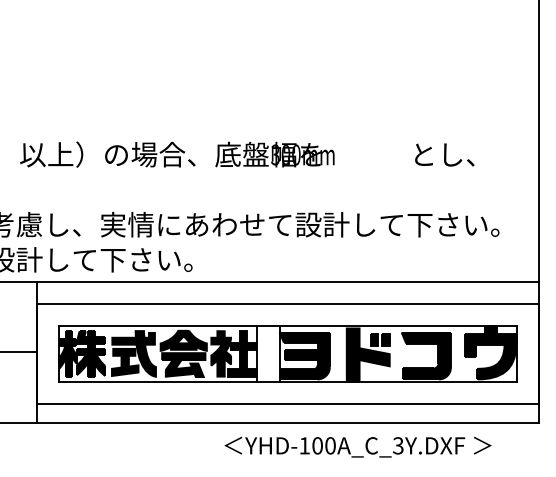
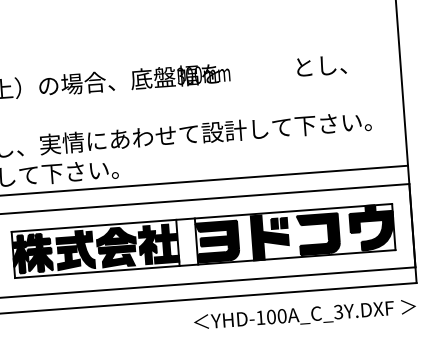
text: (357, 446) -> (304, 315), moved

